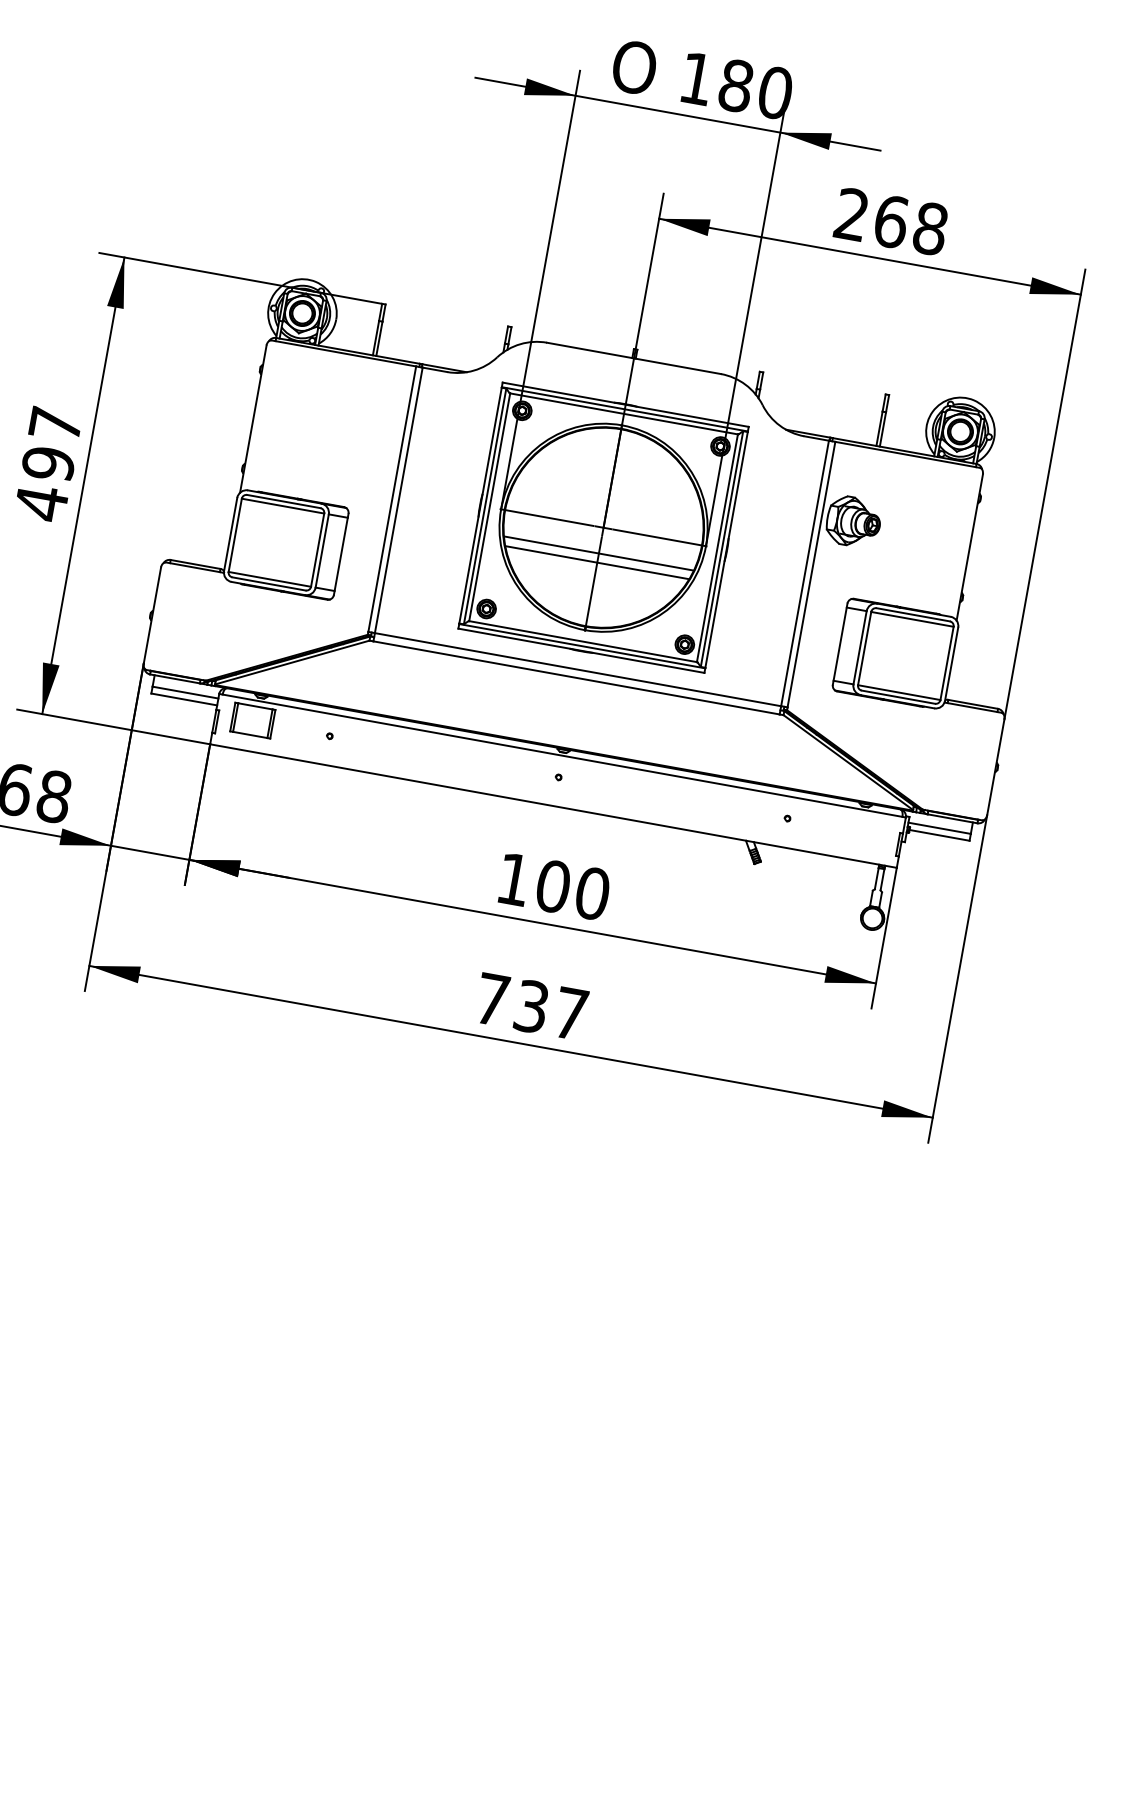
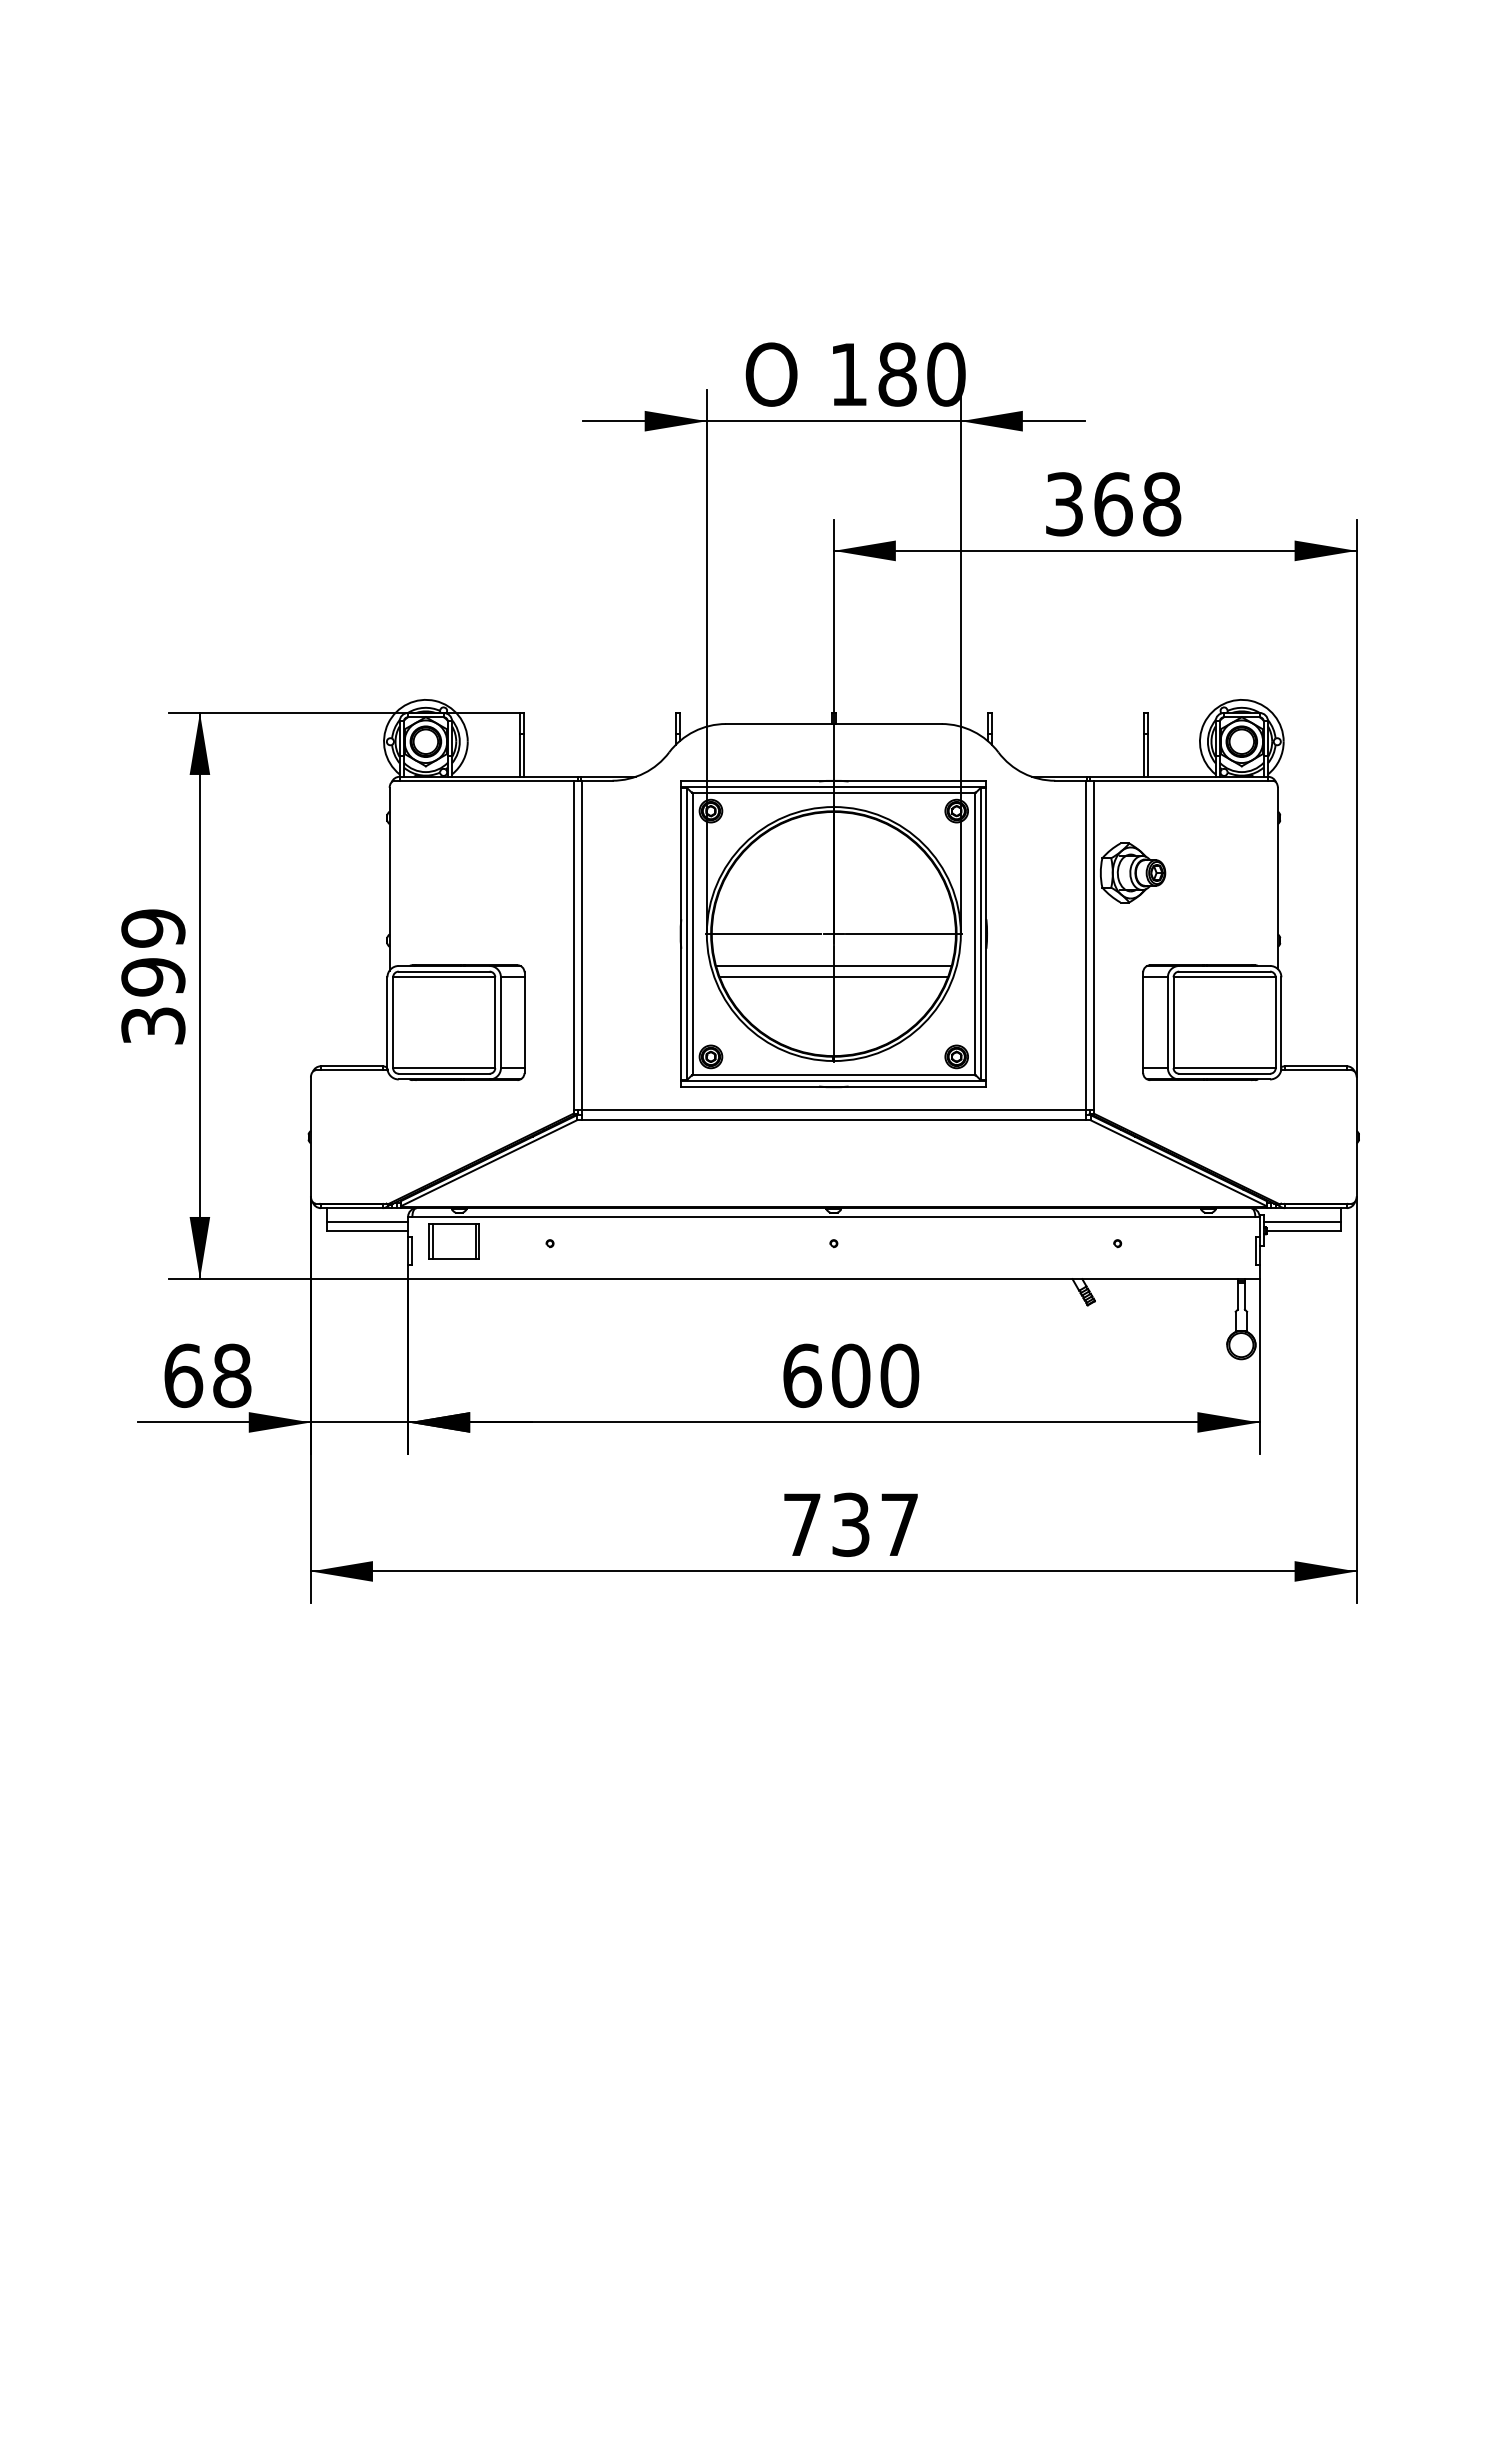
text: (851, 214) -> (1064, 504), 268 -> 368
text: (48, 464) -> (153, 977), 497 -> 399
text: (514, 879) -> (802, 1375), 100 -> 600

